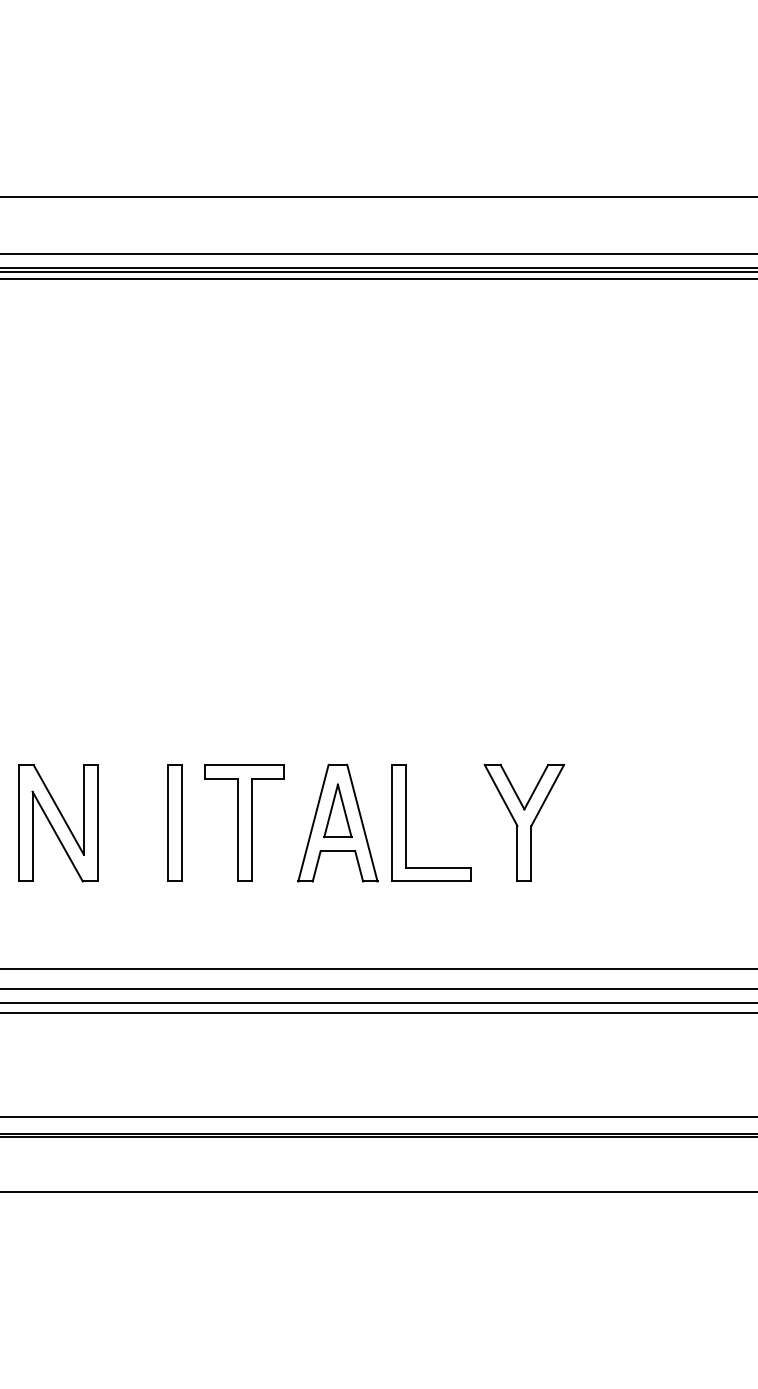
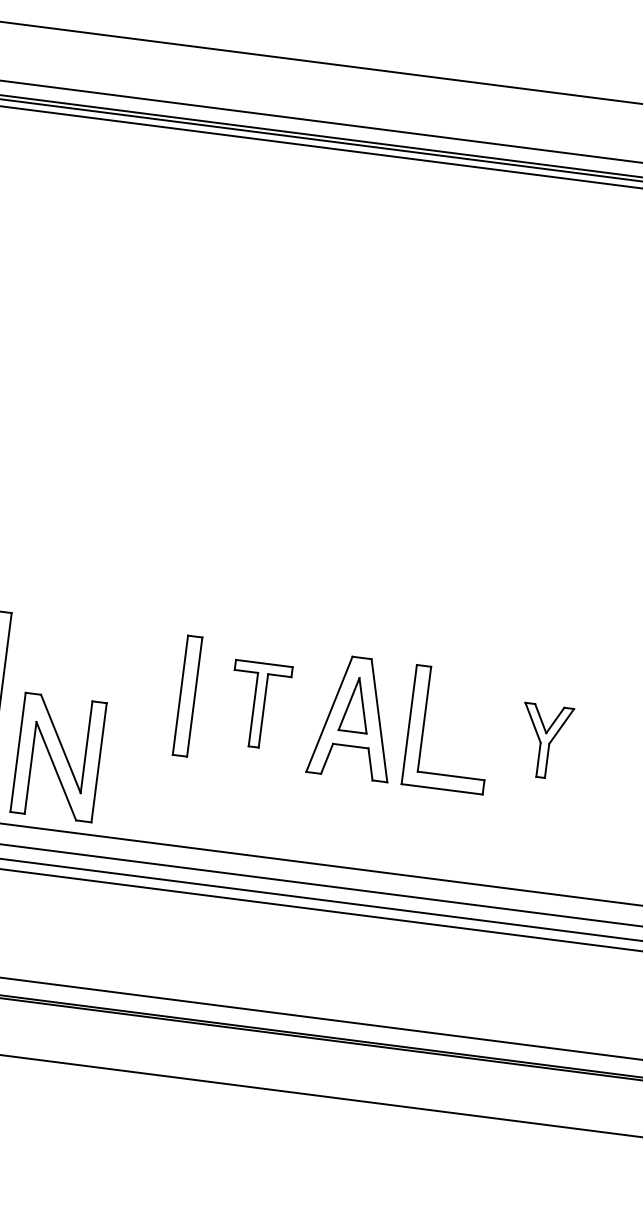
part: (58, 822) -> (58, 756), moved
part: (244, 822) -> (258, 704), size x0.7
part: (524, 822) -> (545, 741), size x0.6

